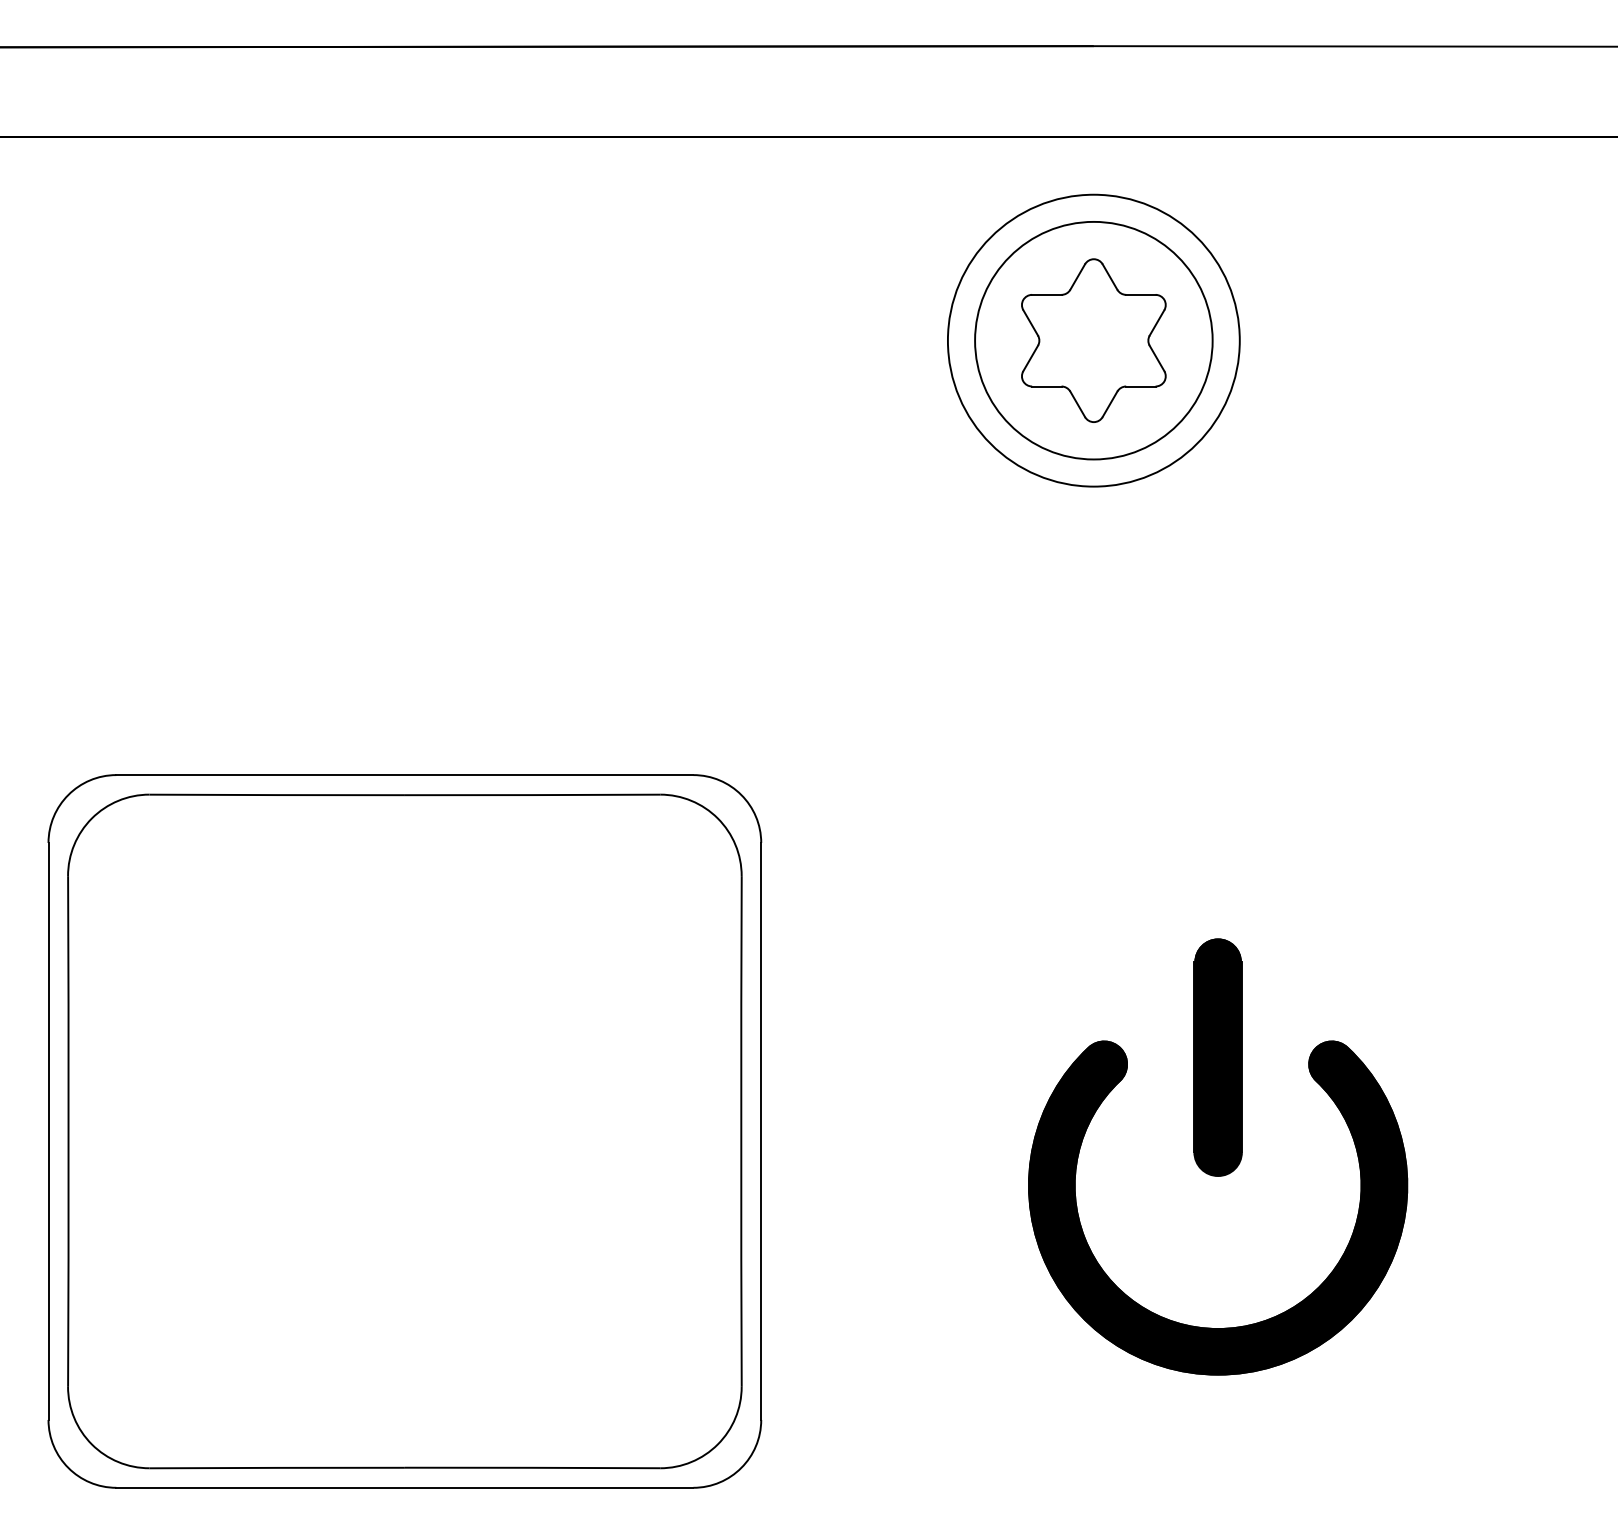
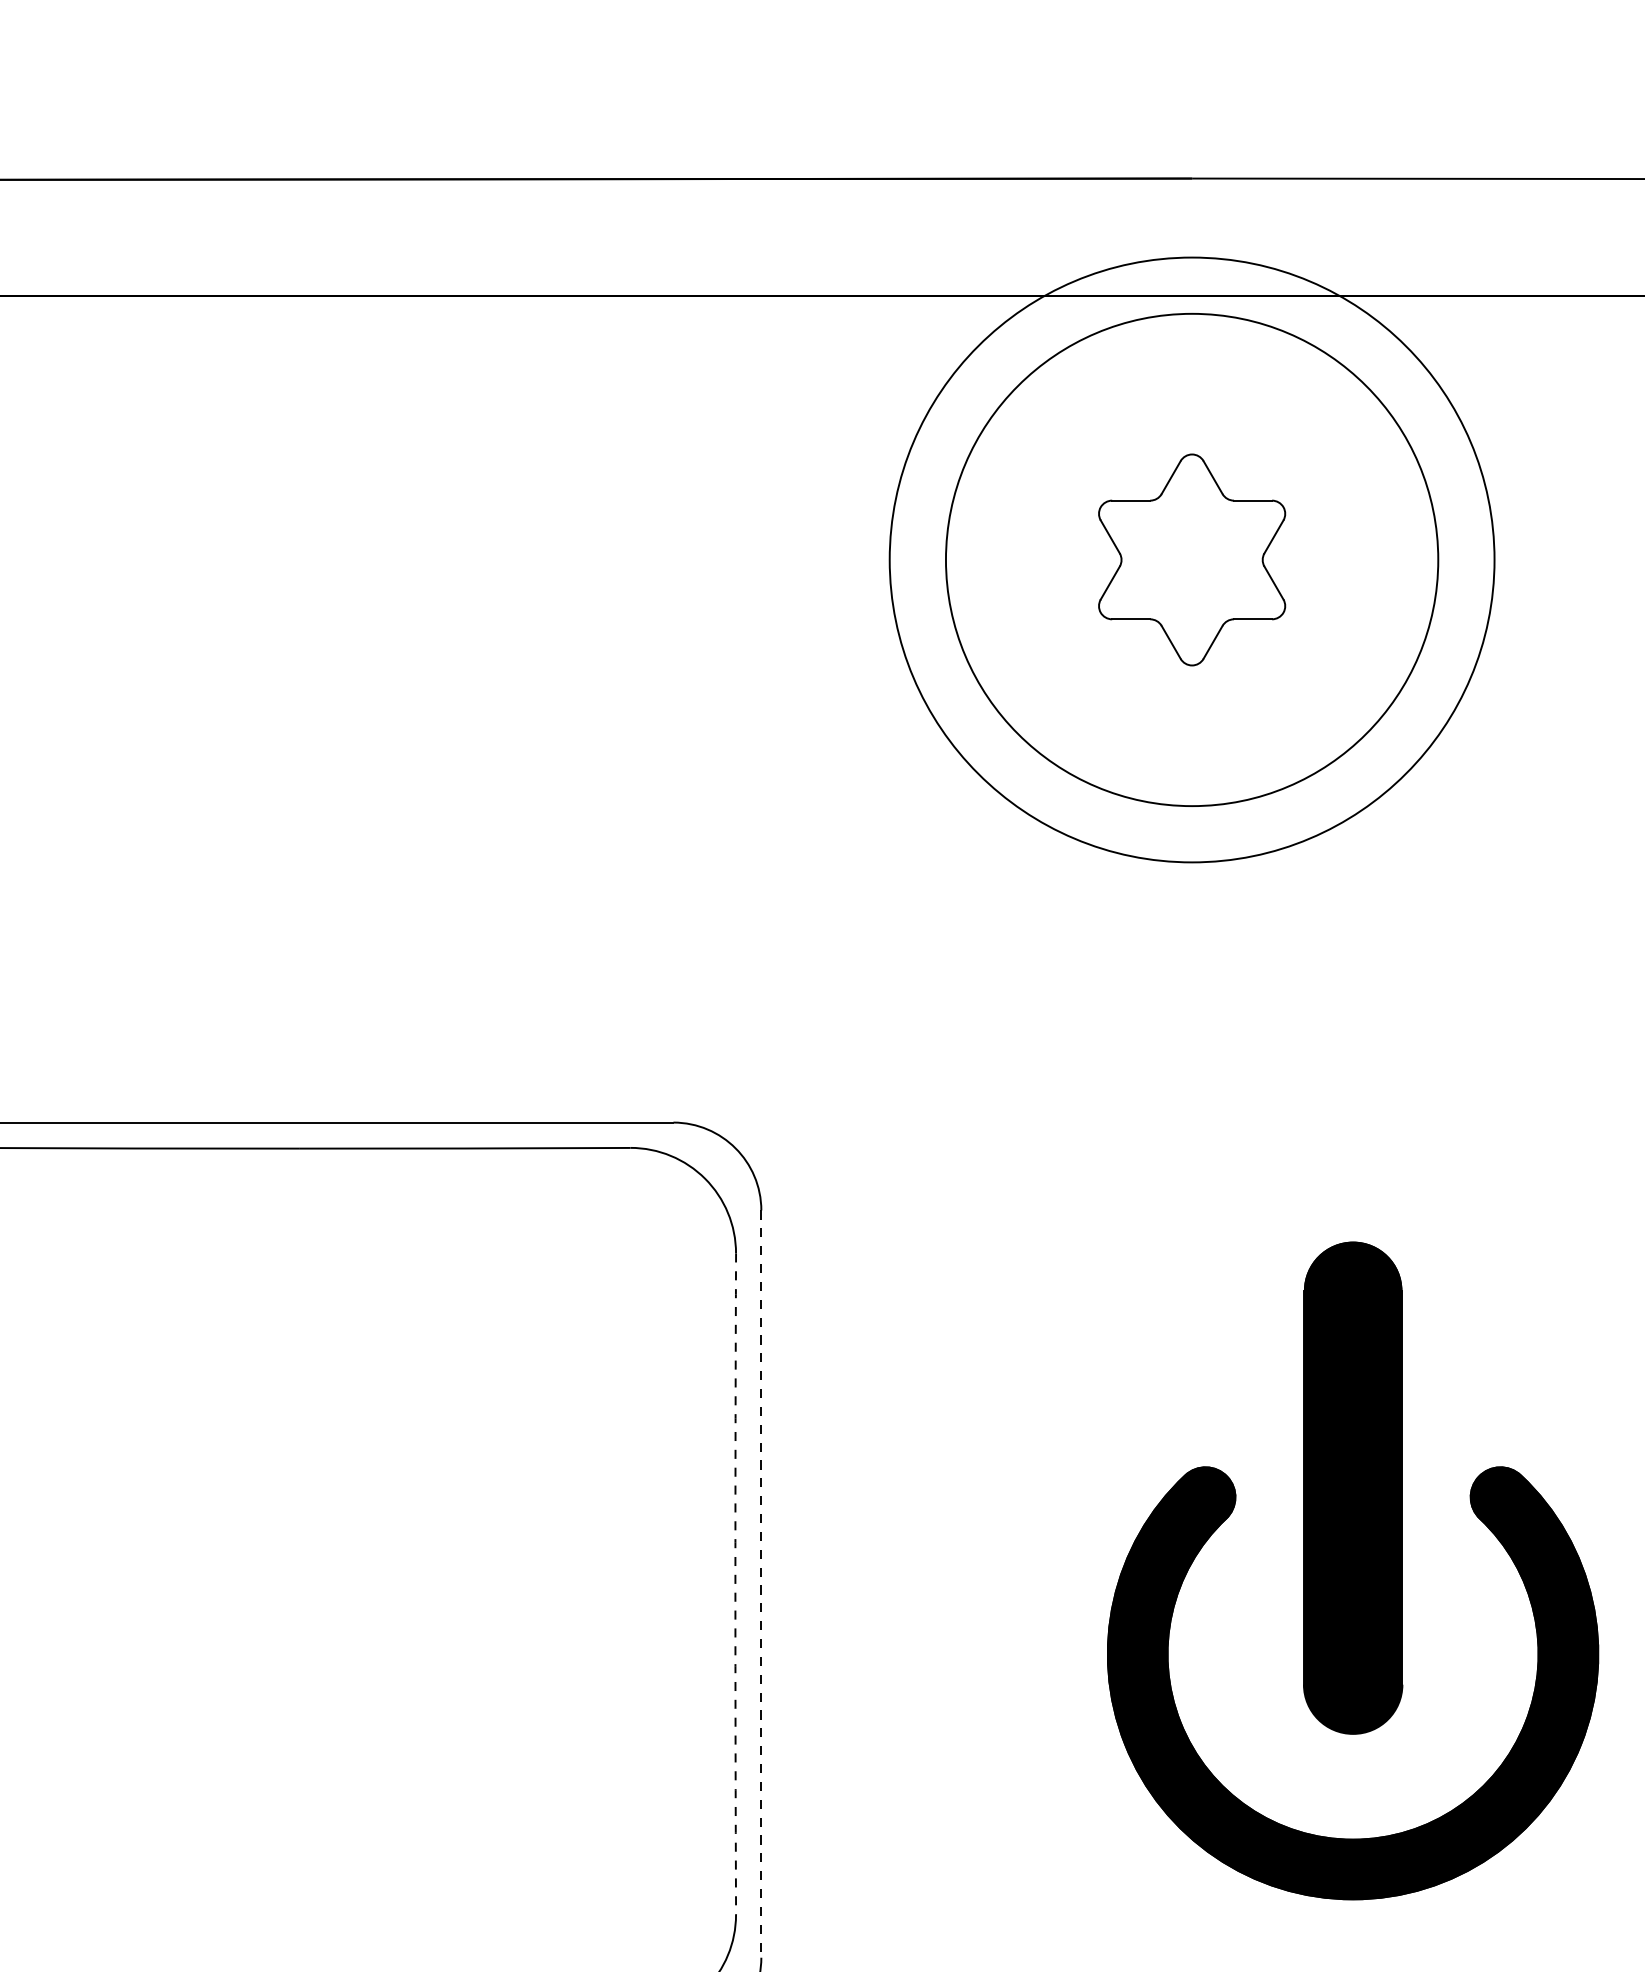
circle: (1093, 340) -> (1191, 559), size x1.6
circle: (1093, 340) -> (1191, 559), size x1.6
part: (1217, 1057) -> (1352, 1488), size x1.6
arc: (741, 1131) -> (735, 1584), solid -> dashed
line: (761, 1131) -> (761, 1584), solid -> dashed

